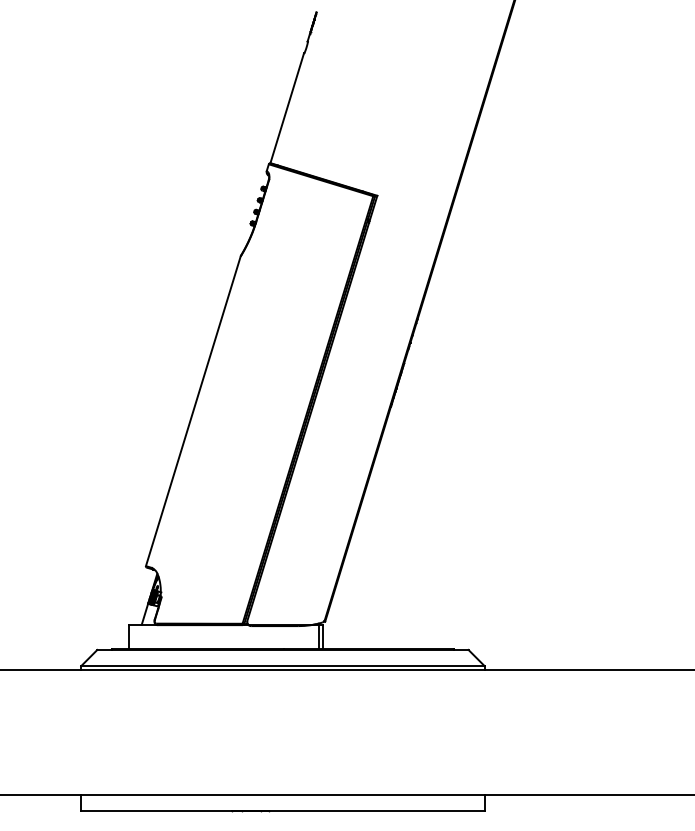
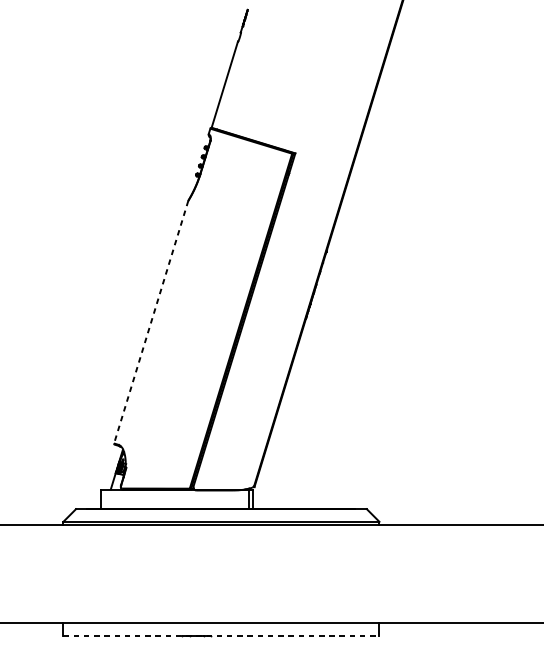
line: (193, 411) -> (151, 322), solid -> dashed
line: (282, 811) -> (221, 635), solid -> dashed

